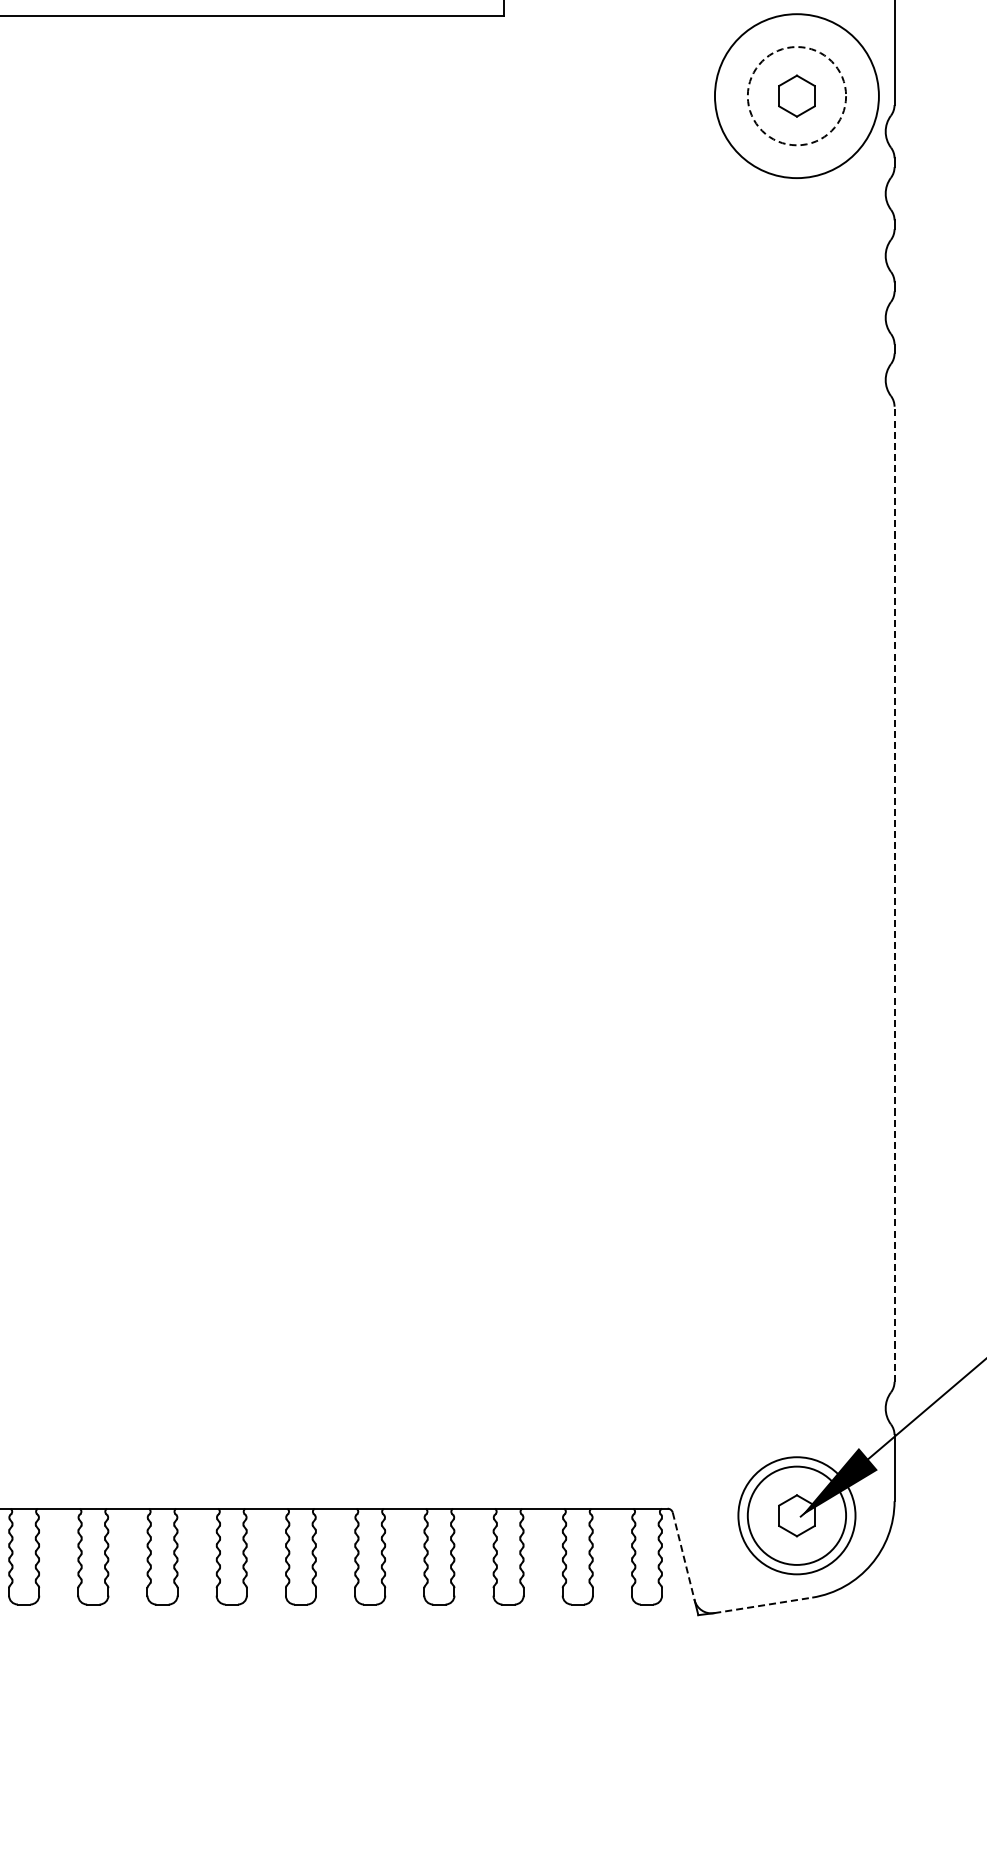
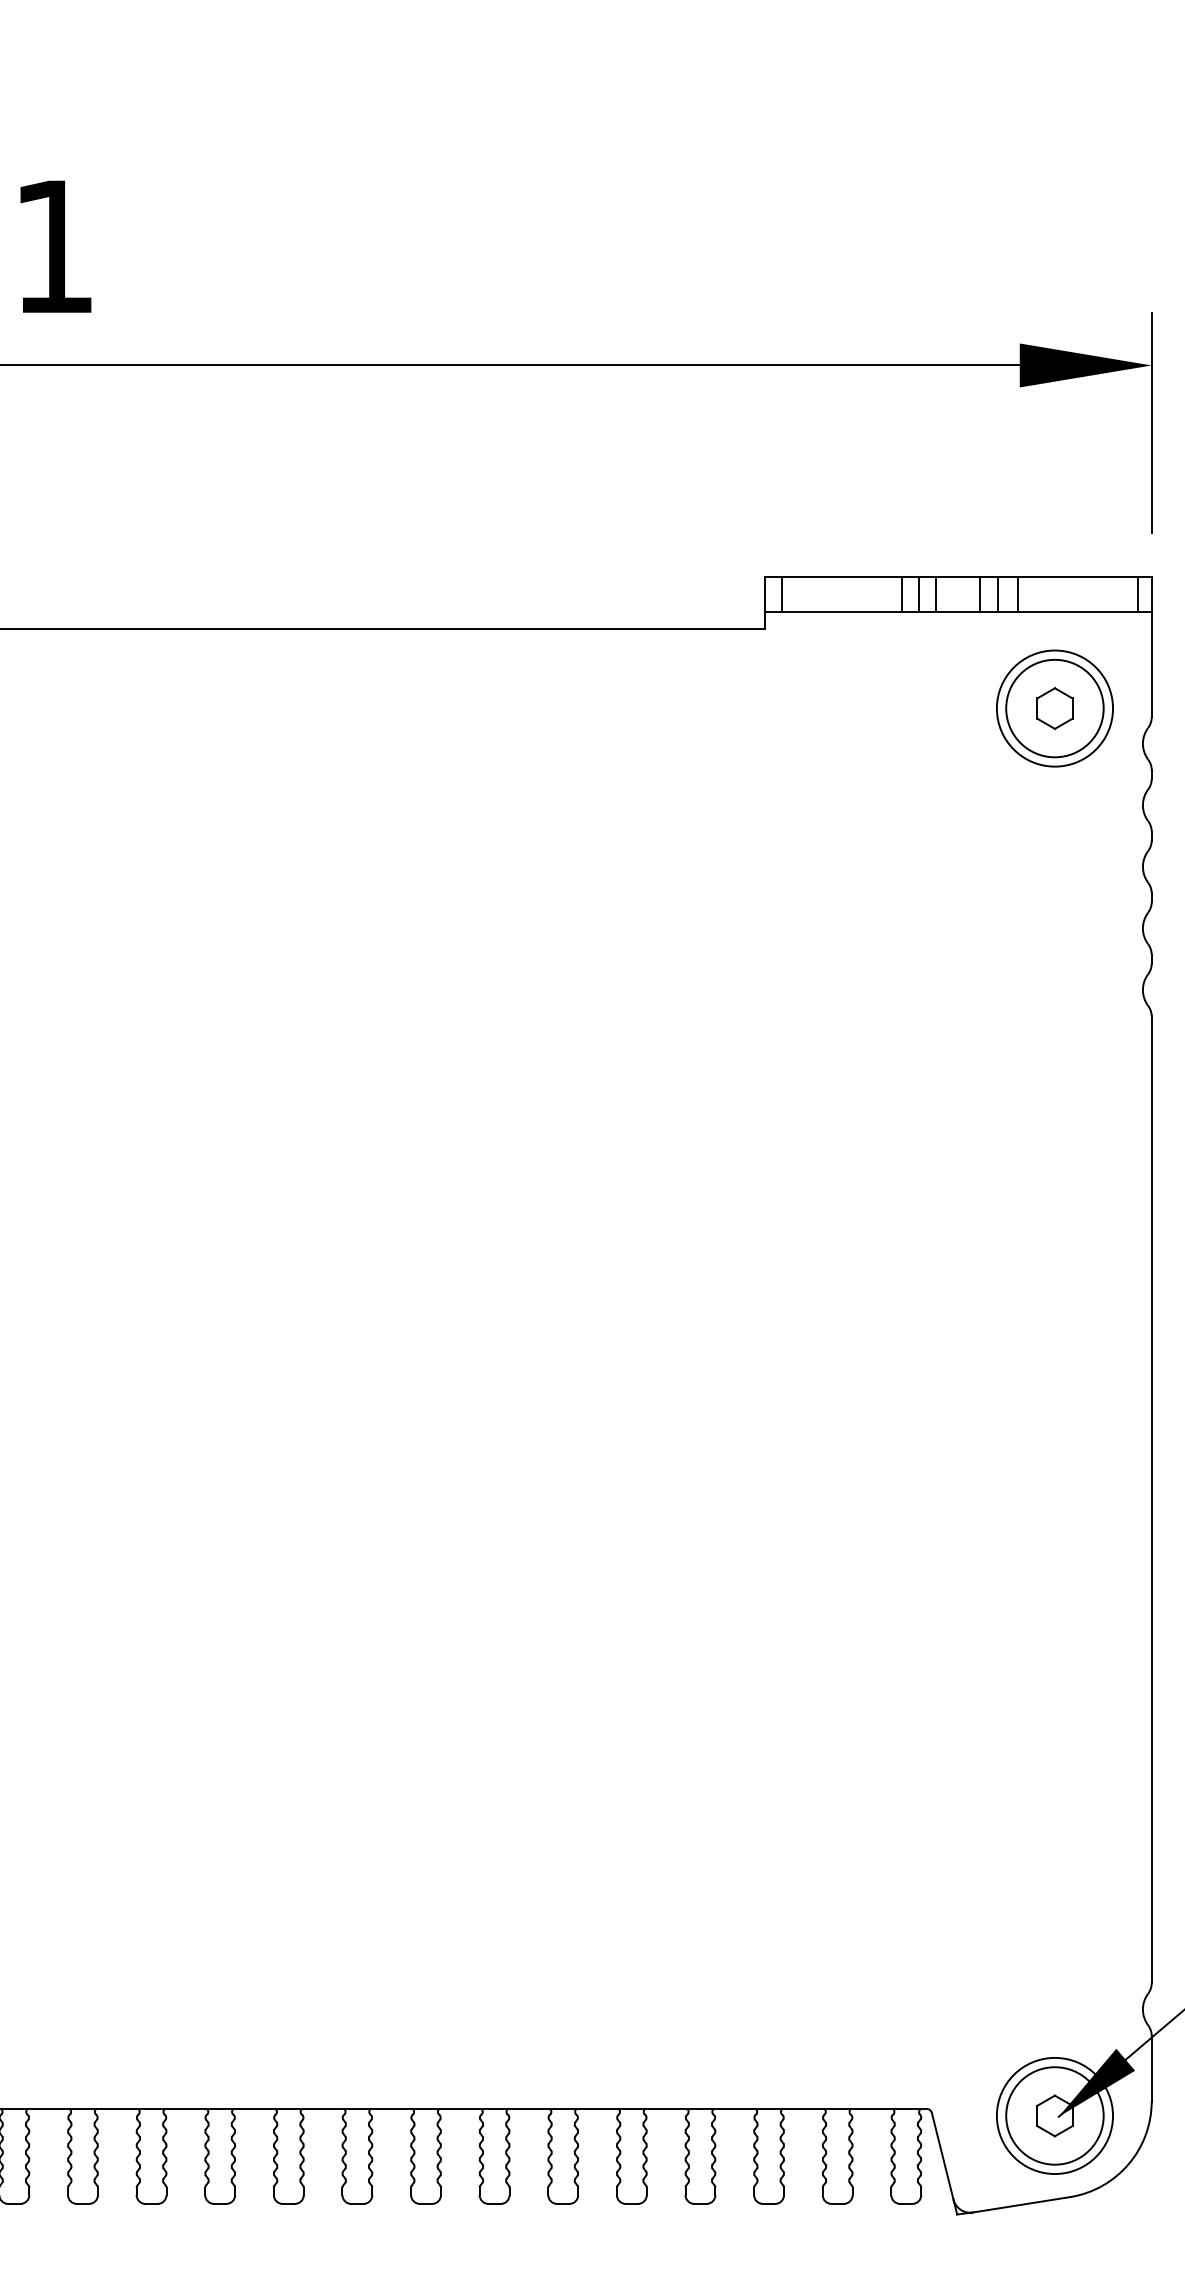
circle: (796, 96) -> (1054, 708), dashed -> solid
circle: (796, 96) -> (1054, 708), size x0.71
line: (894, 893) -> (1151, 1499), dashed -> solid
line: (683, 1556) -> (942, 2156), dashed -> solid
line: (763, 1605) -> (1021, 2204), dashed -> solid

